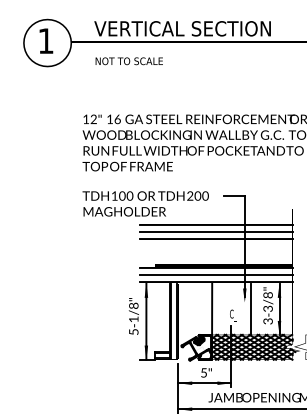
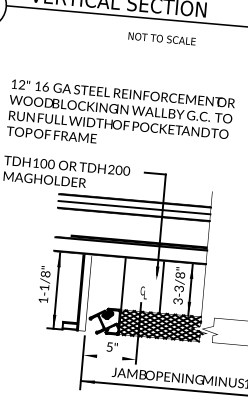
text: (128, 61) -> (161, 38), moved
line: (216, 275) -> (130, 251), removed
line: (177, 321) -> (87, 293), removed
text: (133, 331) -> (43, 299), 5-1/8" -> 1-1/8"
line: (204, 383) -> (109, 357), removed

